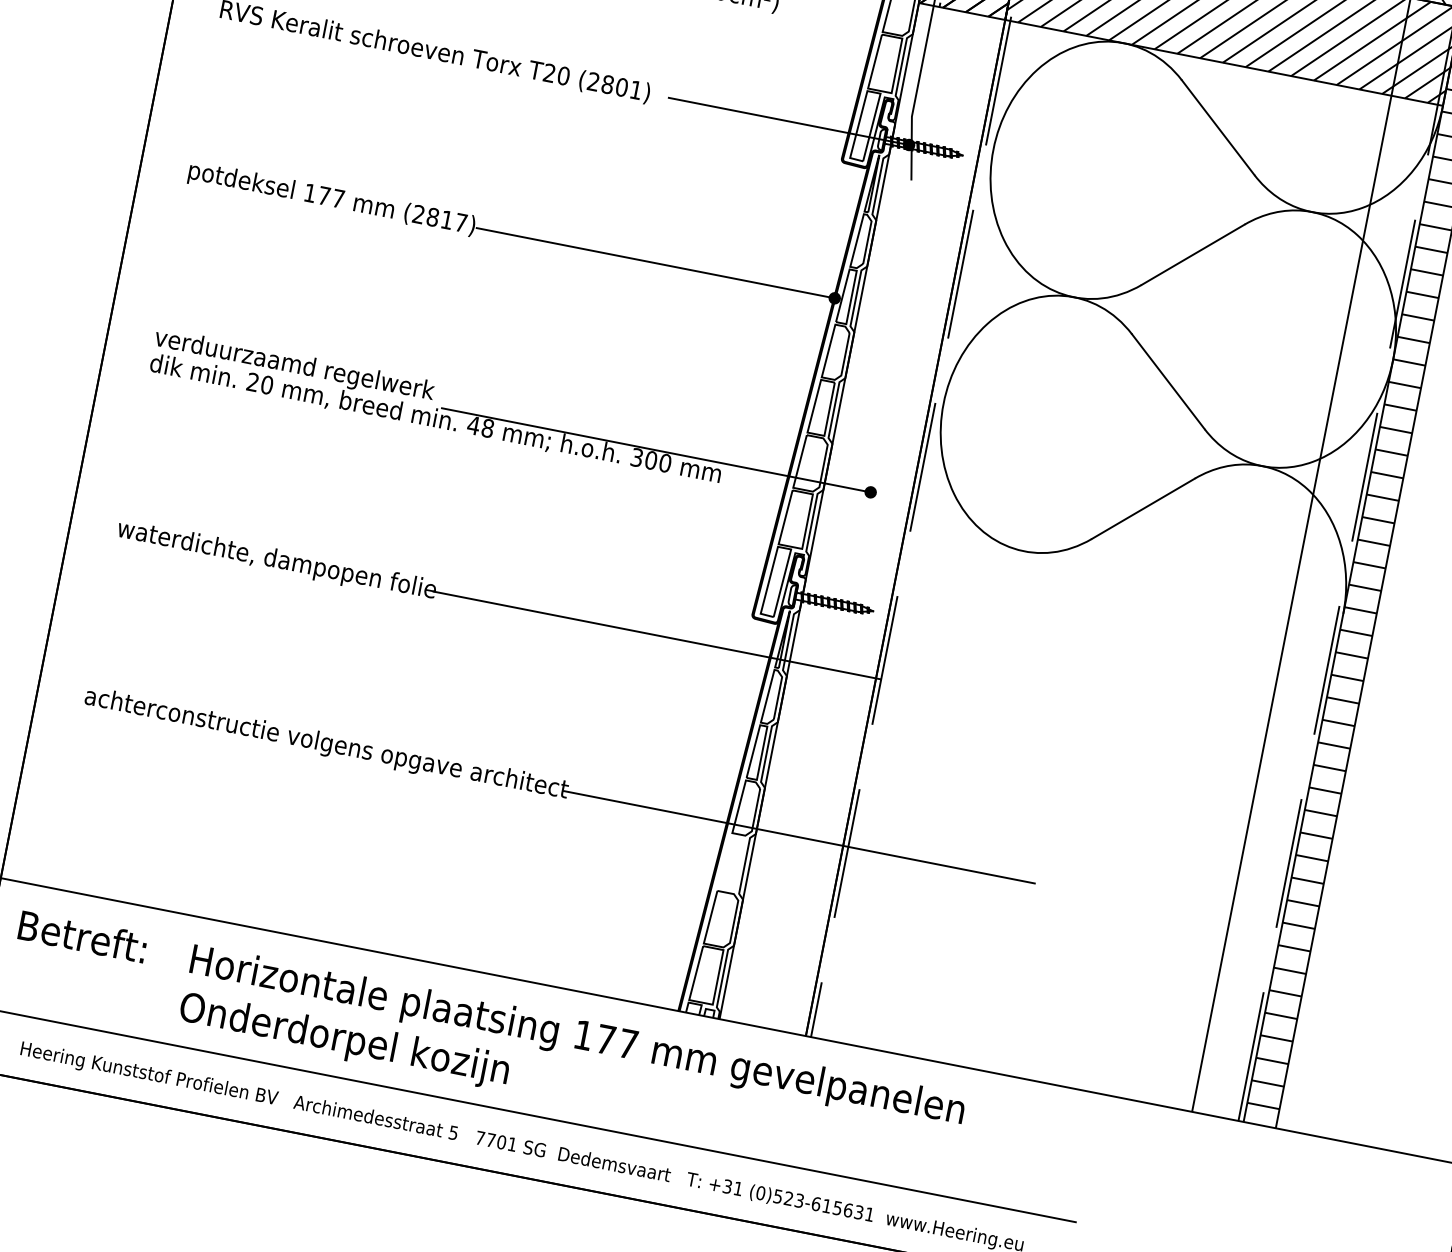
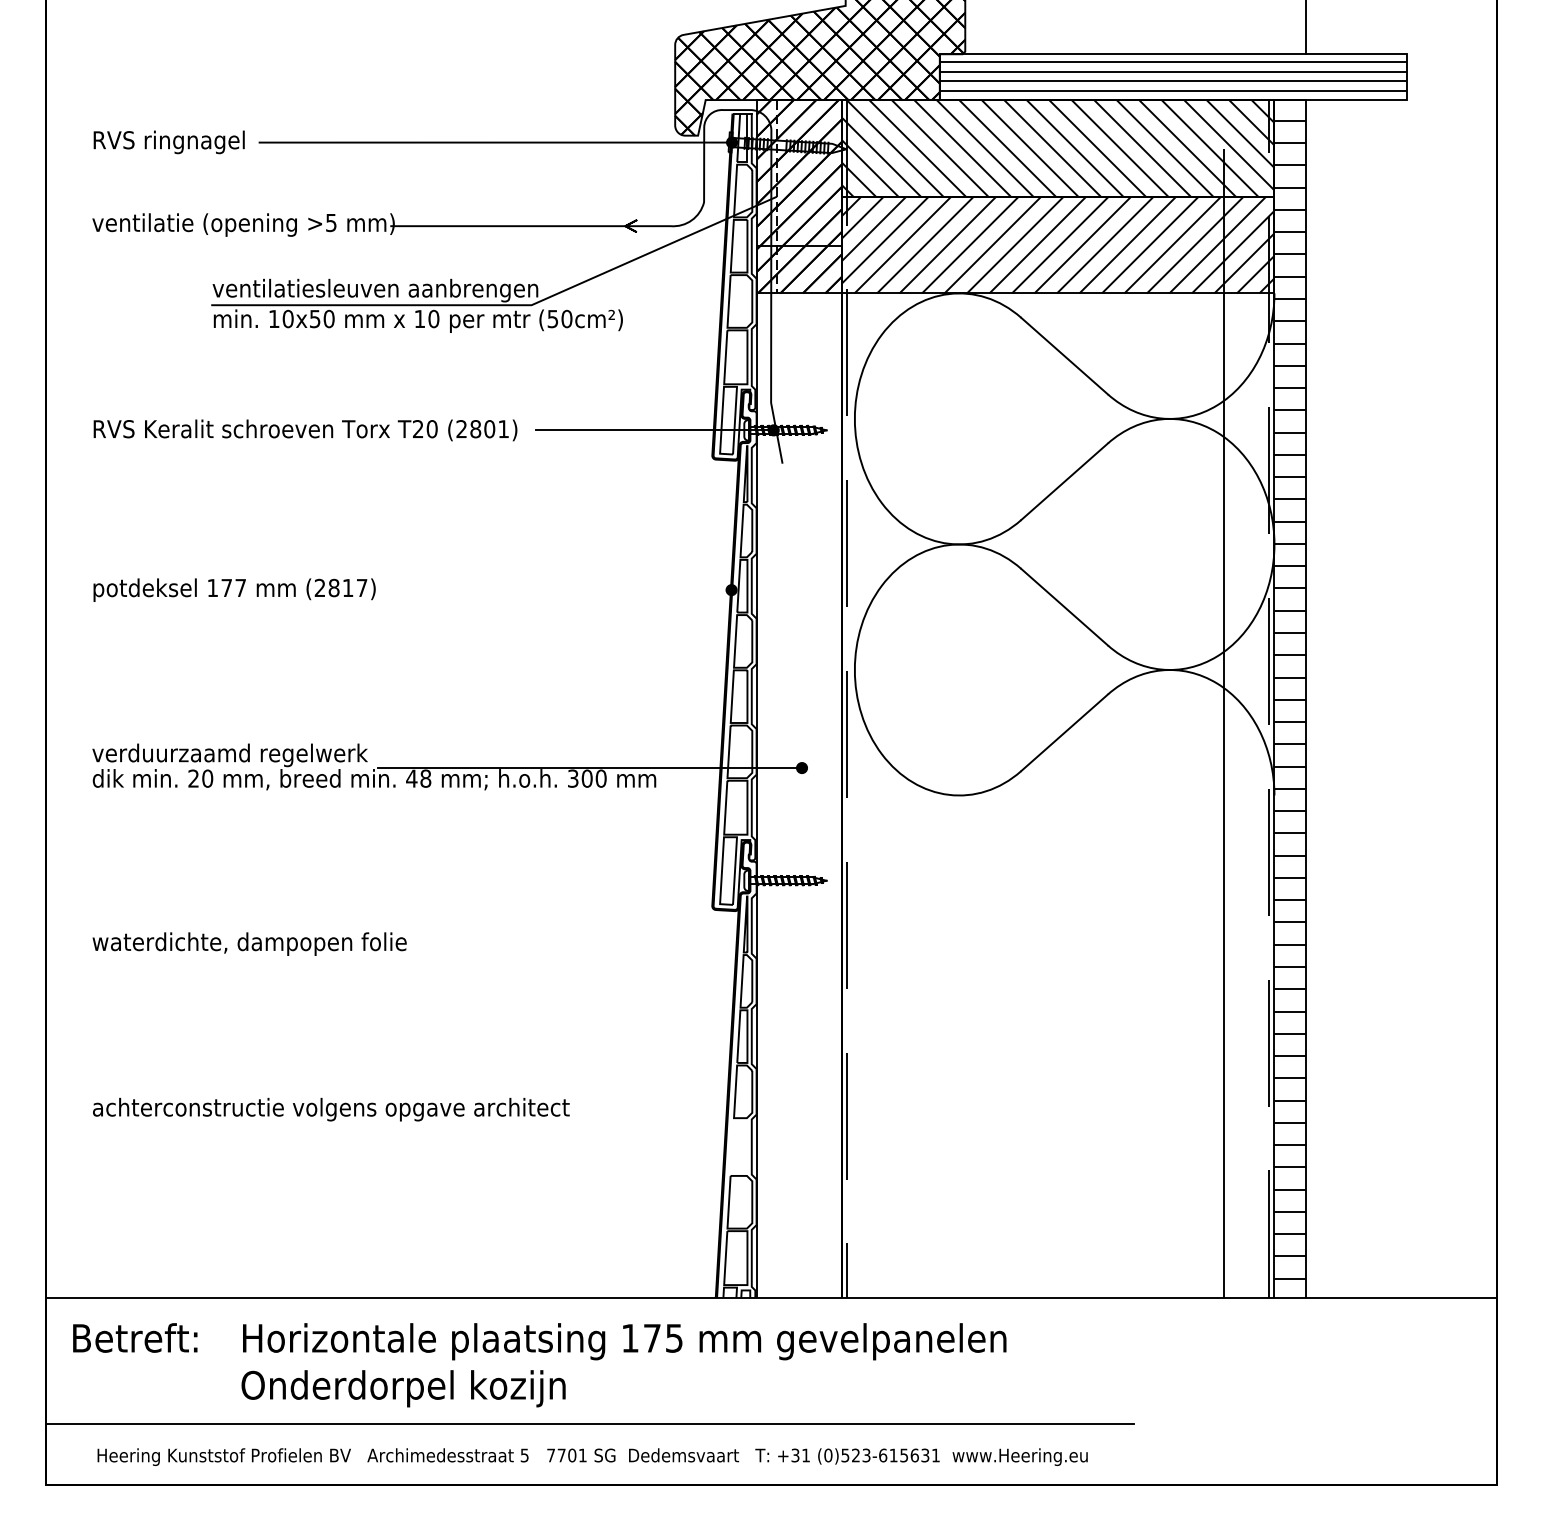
line: (655, 263) -> (554, 590), removed
line: (657, 635) -> (625, 944), removed
line: (799, 837) -> (798, 1109), removed
text: (628, 1044) -> (674, 1338), 177 -> 175

